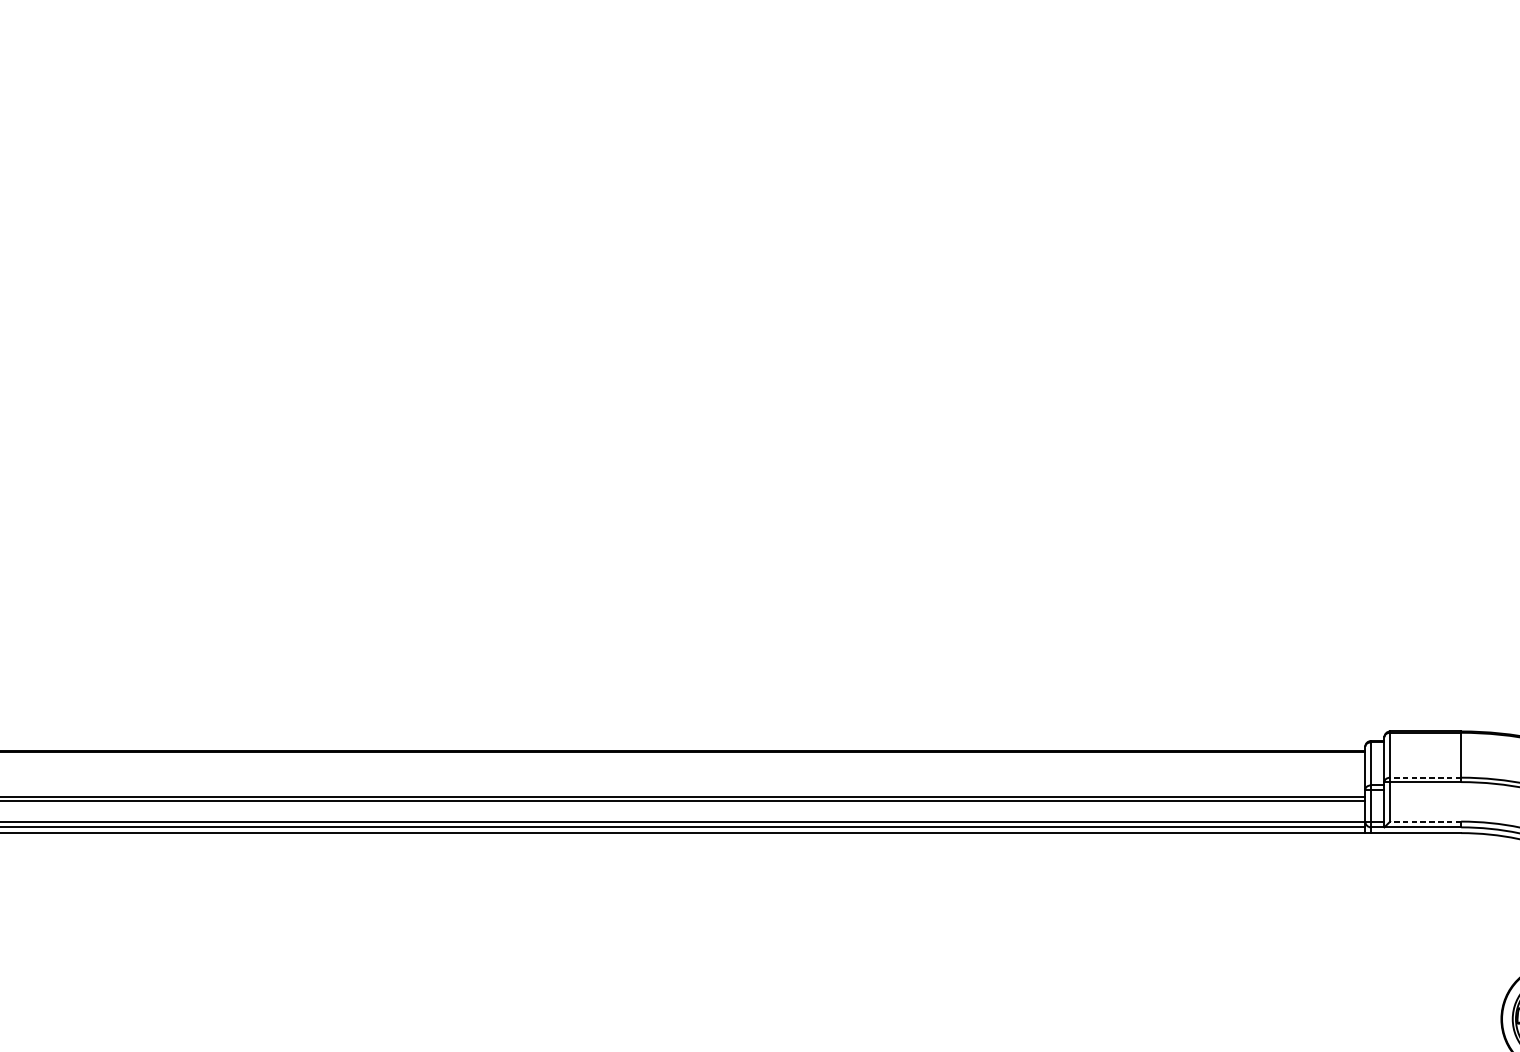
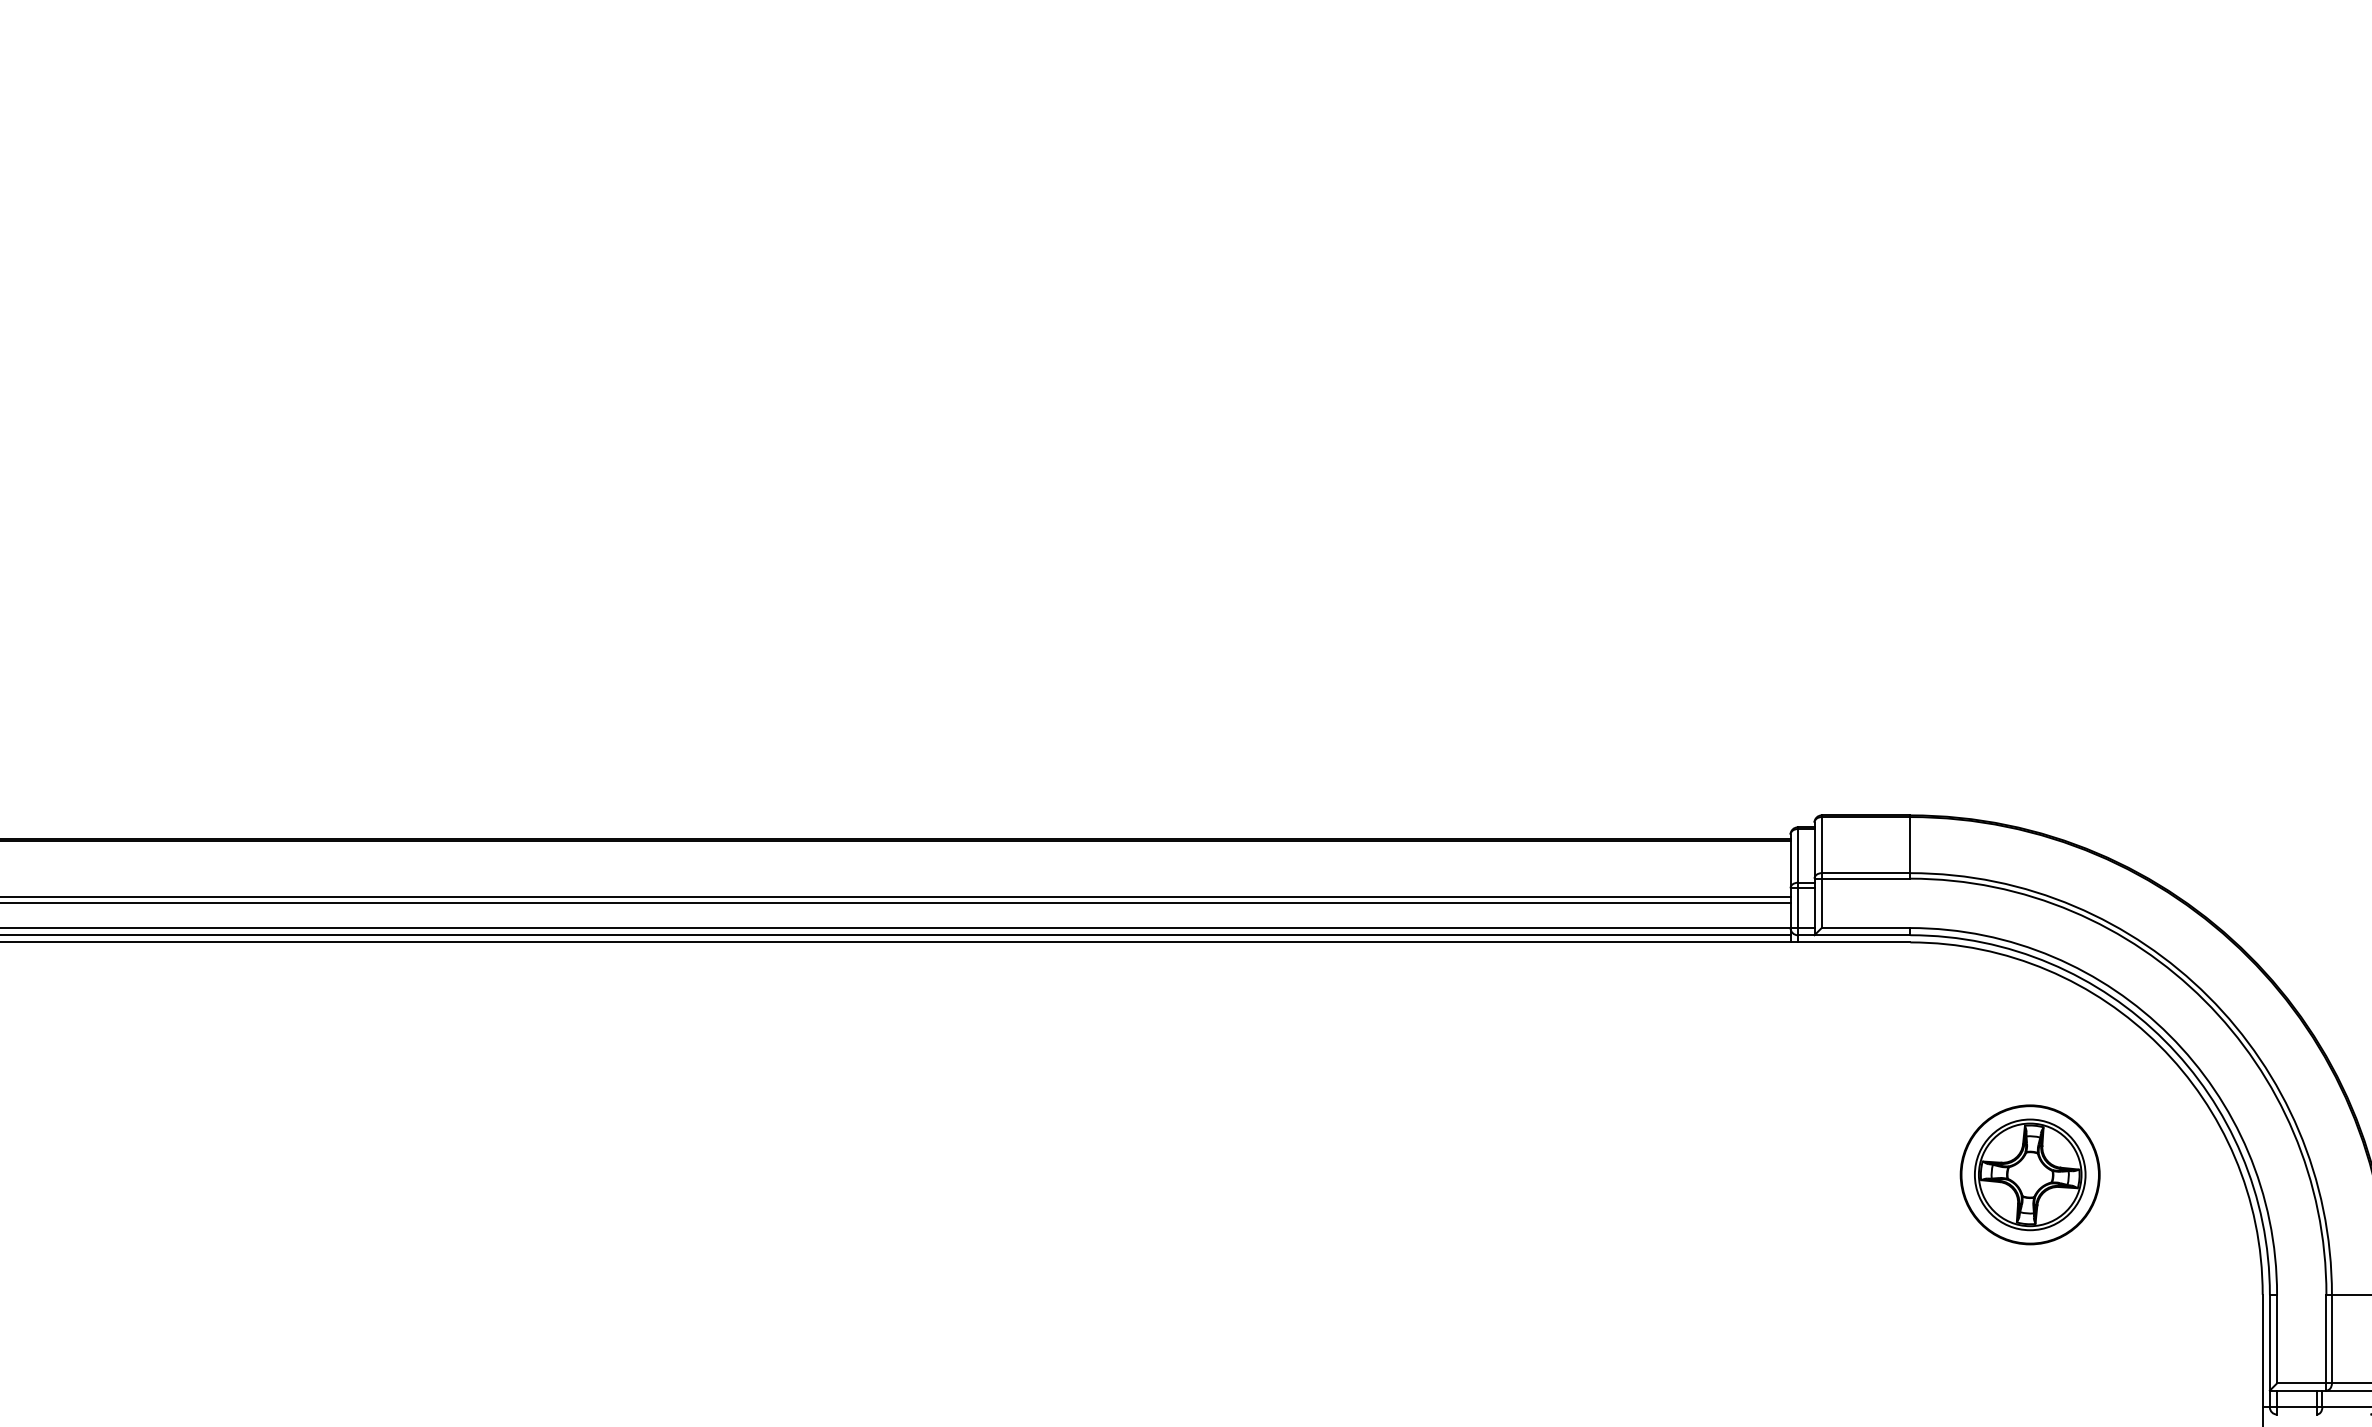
line: (1425, 777) -> (1865, 873), dashed -> solid
line: (1425, 821) -> (1865, 928), dashed -> solid

